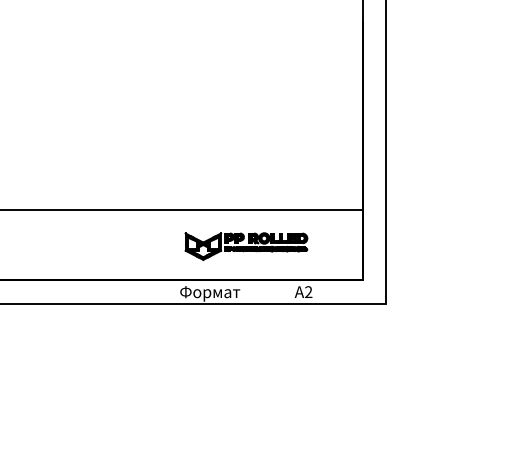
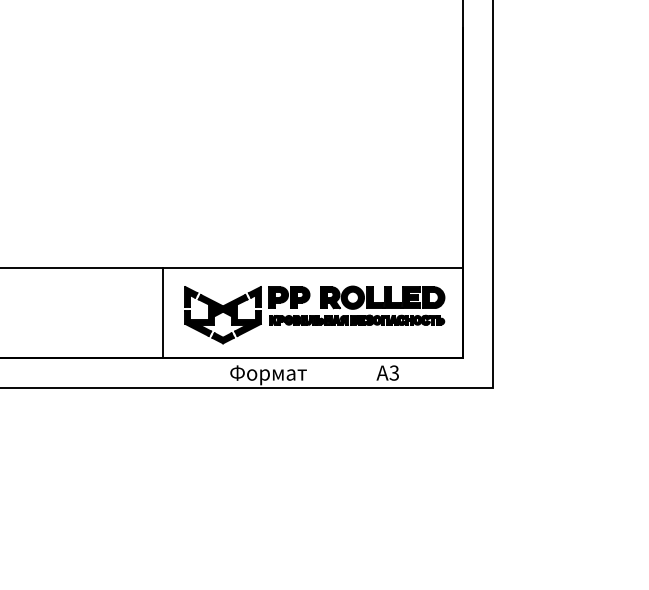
line: (127, 244) -> (162, 312), added
part: (246, 246) -> (314, 314), size x1.67
text: (308, 292) -> (394, 373), A2 -> A3

